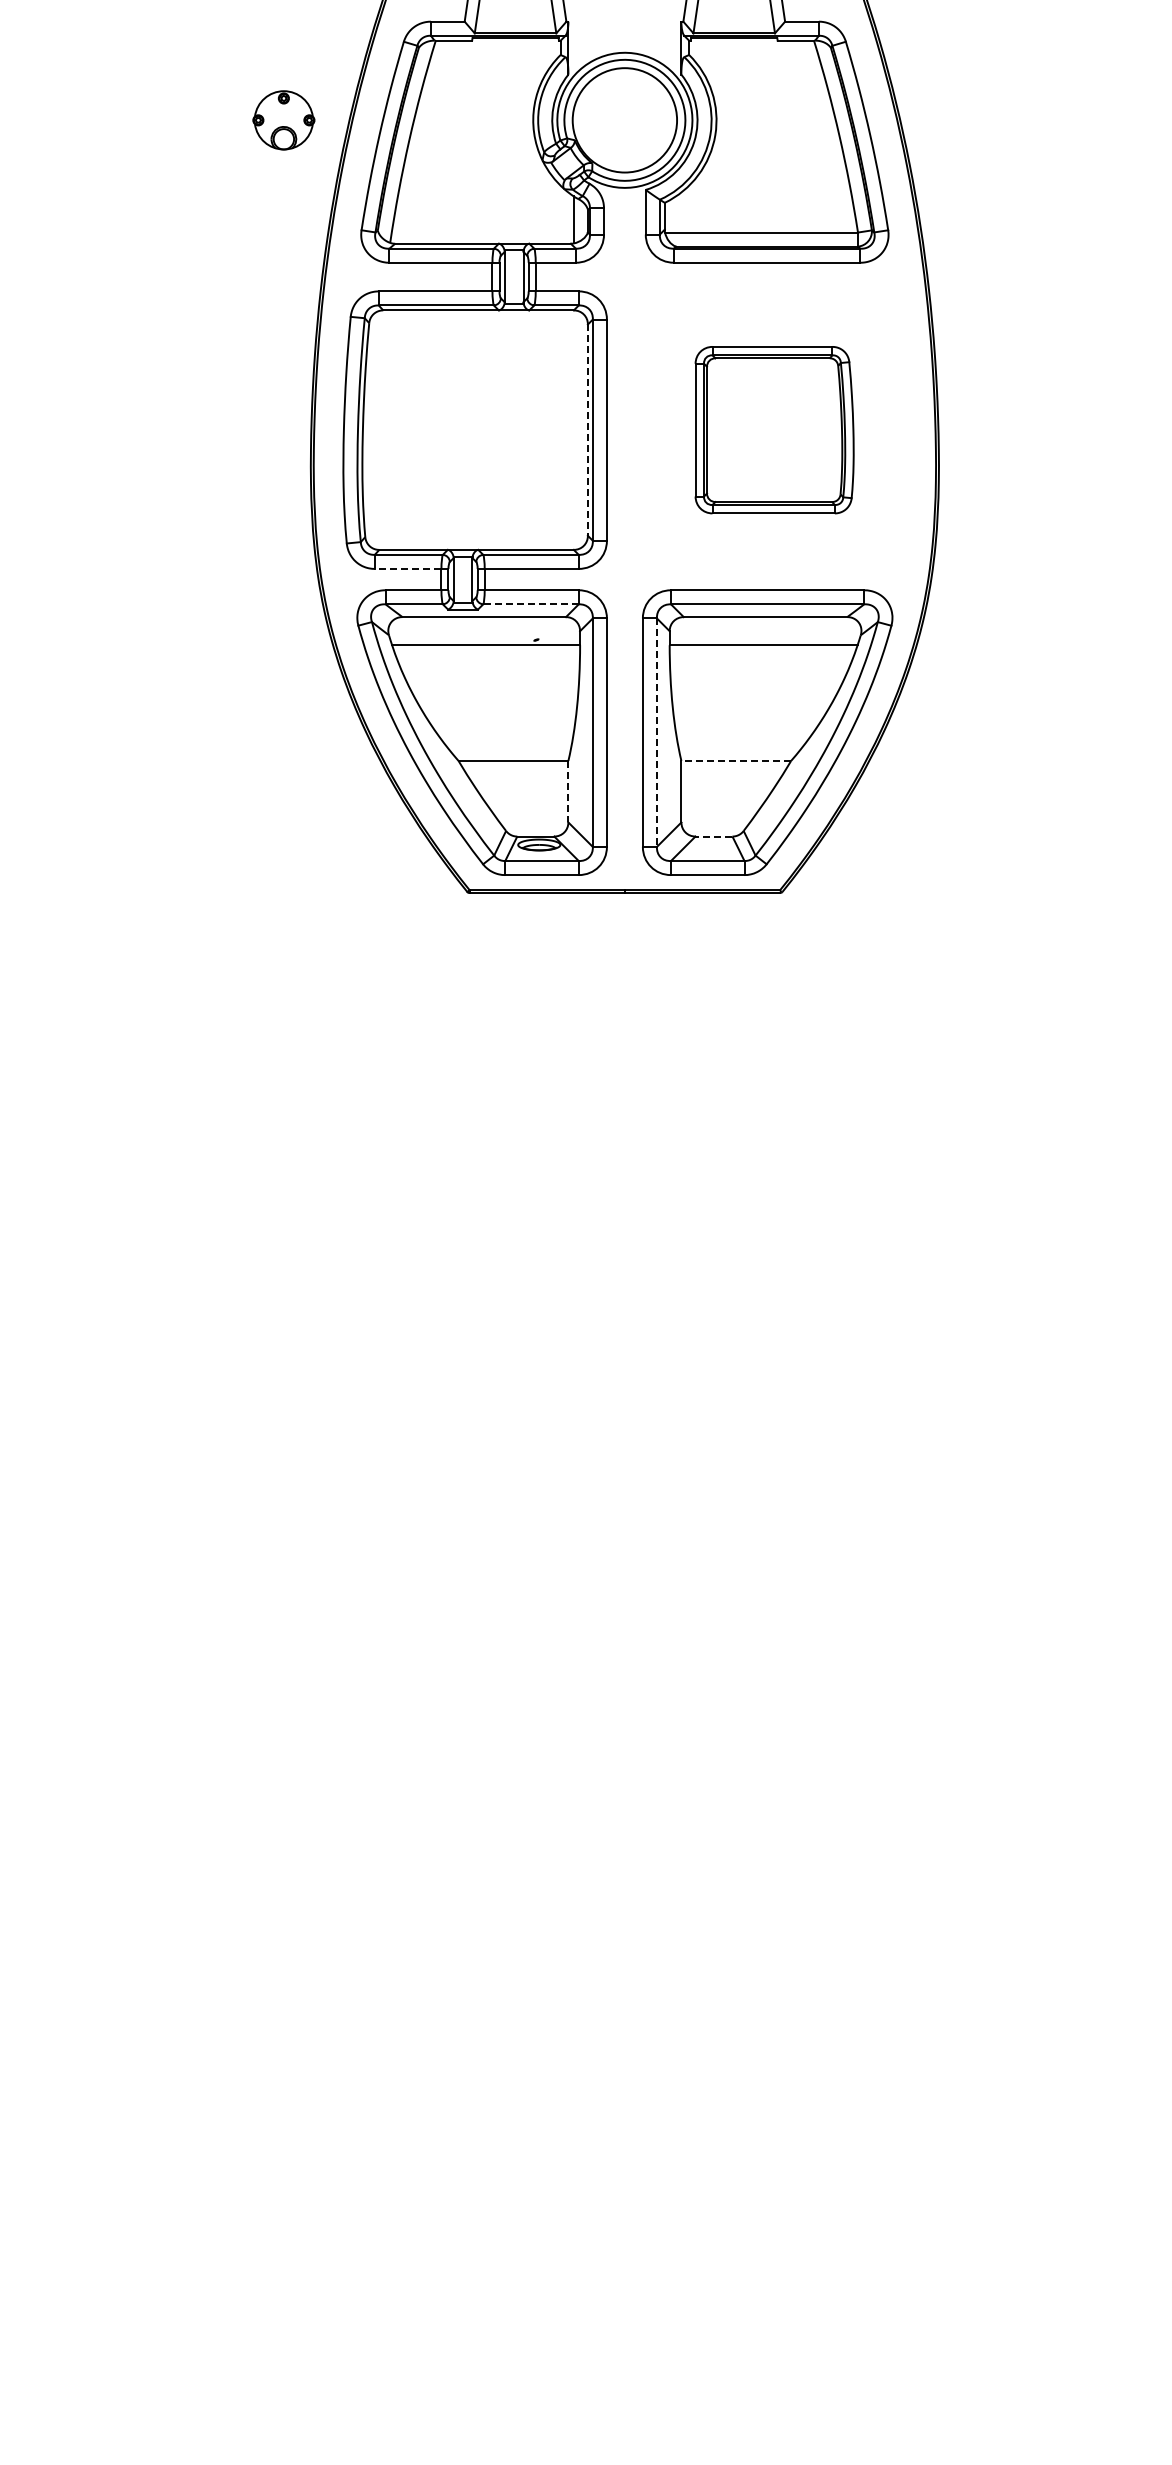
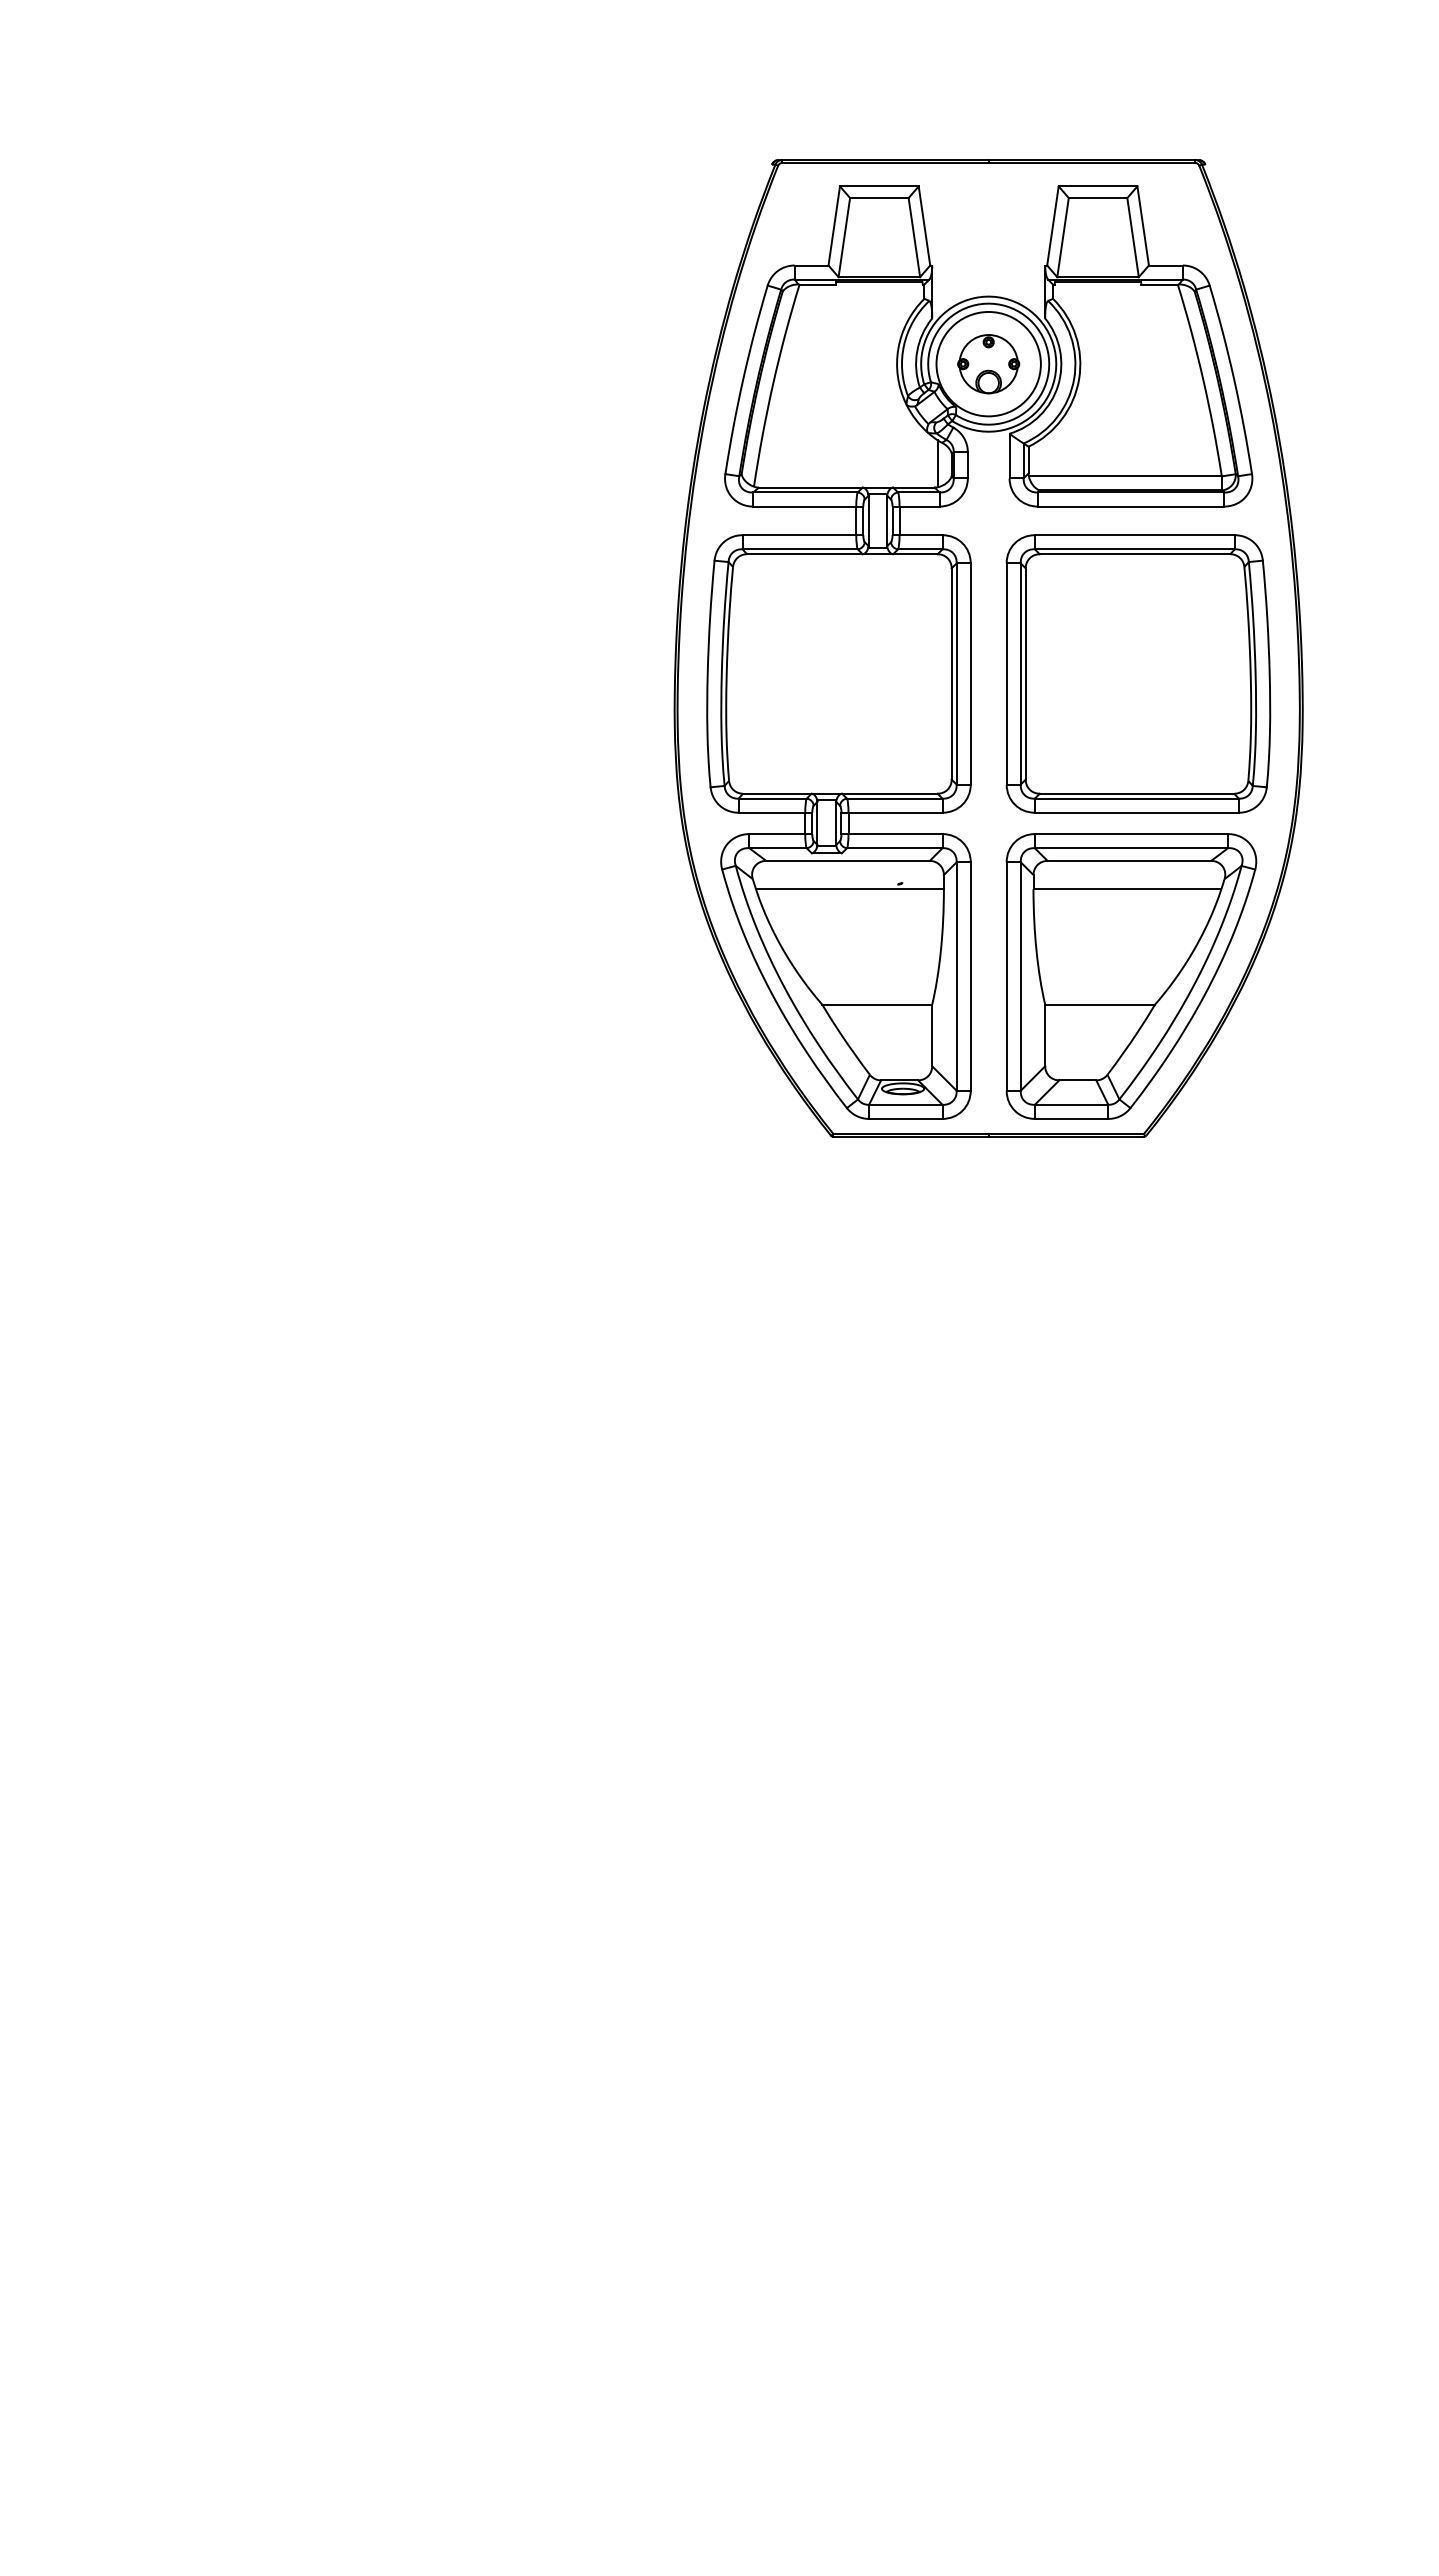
part: (283, 120) -> (988, 364), moved
line: (587, 429) -> (951, 673), dashed -> solid
part: (774, 429) -> (1138, 673), size x1.67
line: (407, 568) -> (771, 812), dashed -> solid
line: (530, 604) -> (894, 848), dashed -> solid
line: (656, 733) -> (1020, 977), dashed -> solid
line: (736, 760) -> (1100, 1004), dashed -> solid
line: (568, 791) -> (932, 1035), dashed -> solid
line: (713, 836) -> (1077, 1080), dashed -> solid

